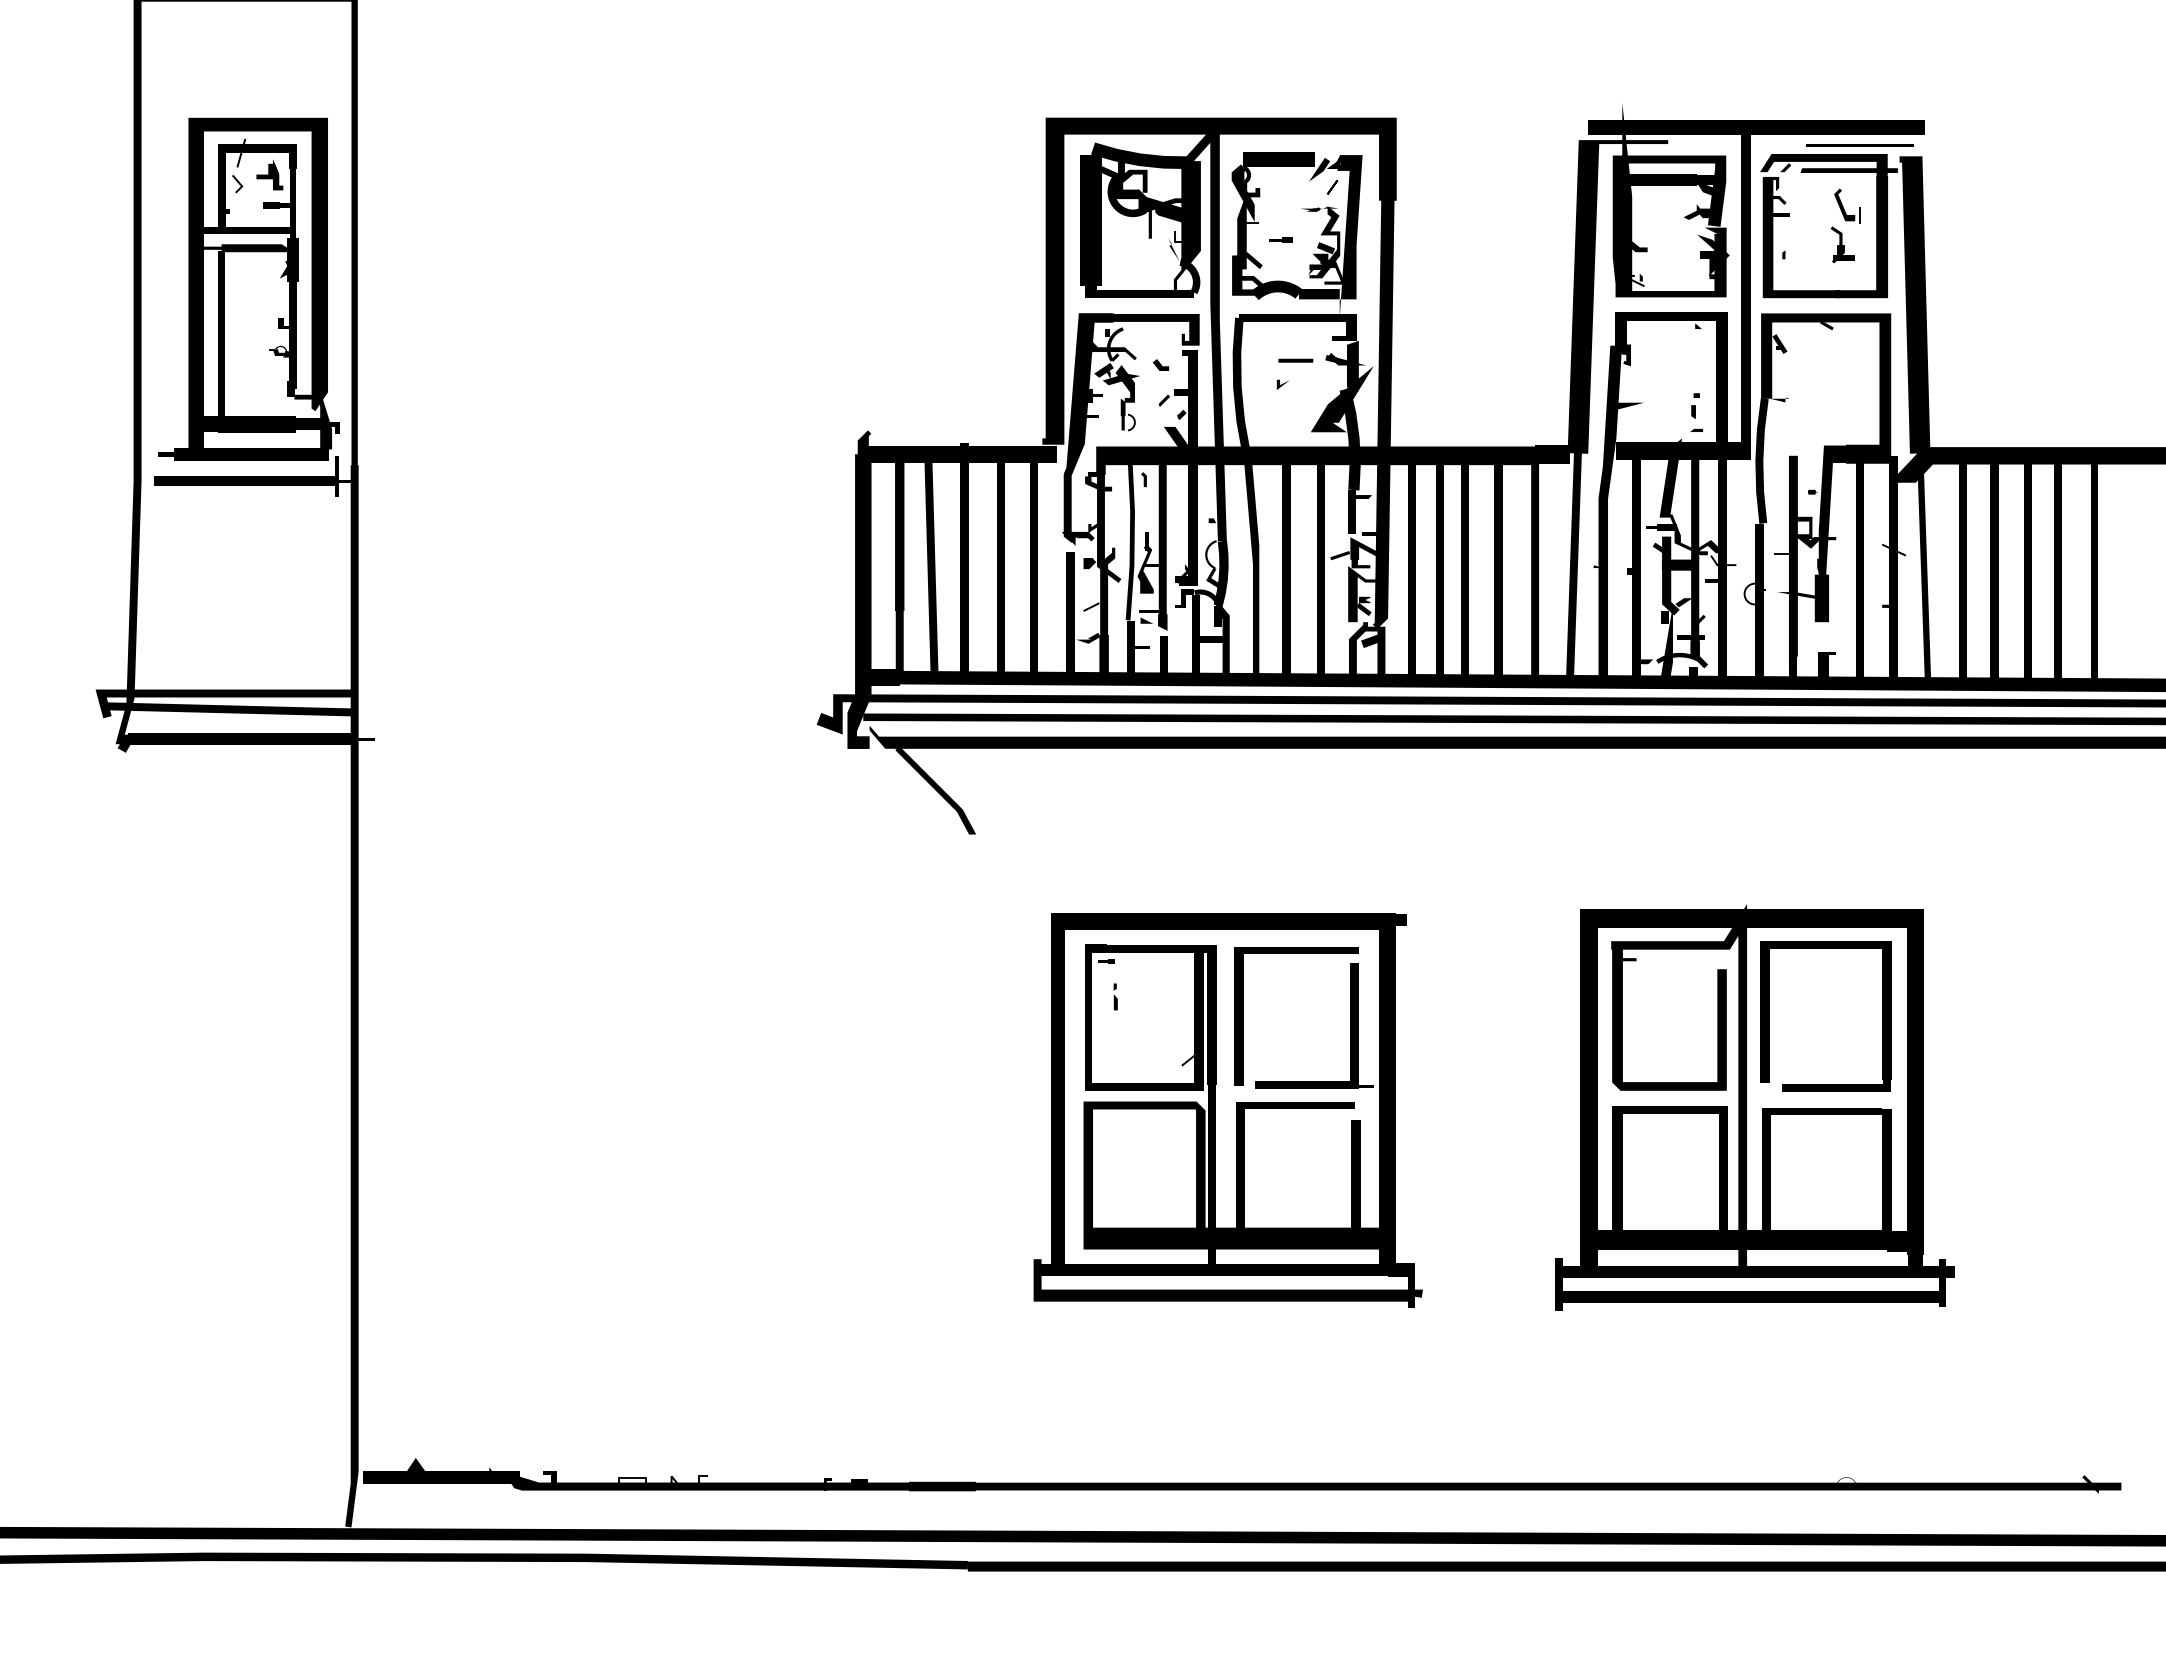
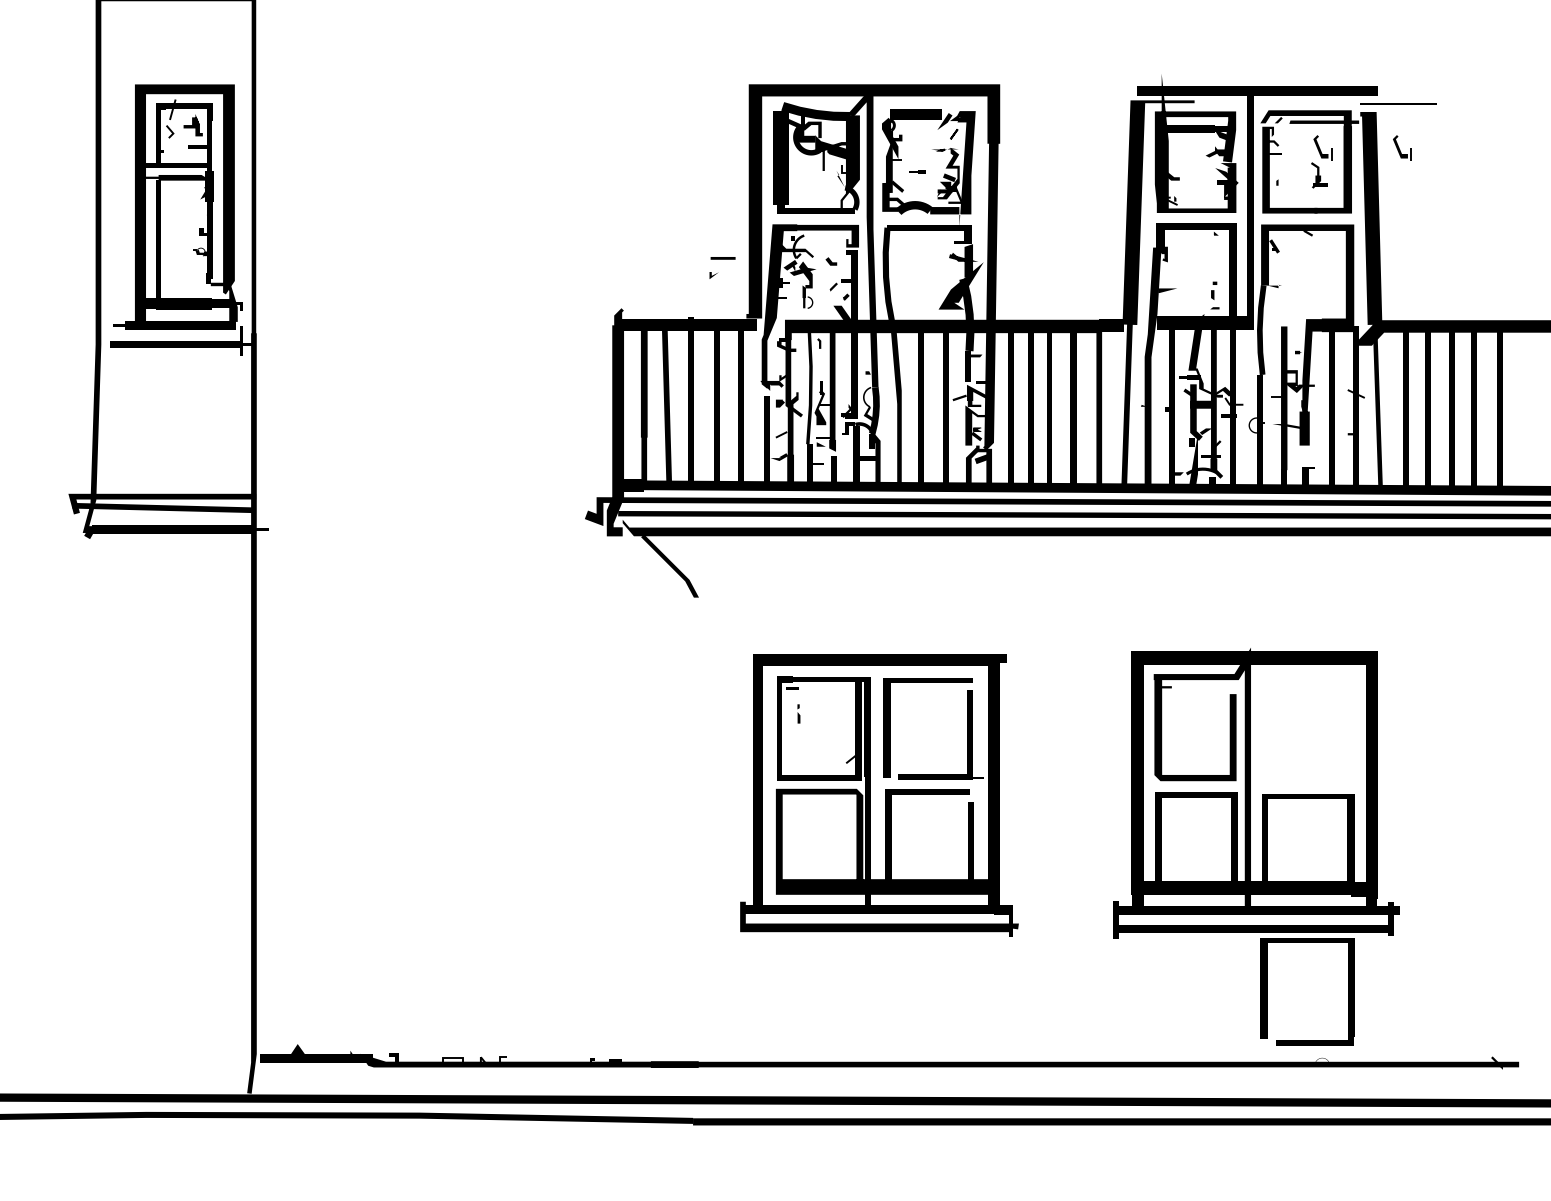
line: (1859, 145) -> (1398, 104), moved
part: (1958, 205) -> (1402, 147), added
curve: (1289, 380) -> (718, 272), moved
curve: (1769, 1016) -> (1267, 991), moved

